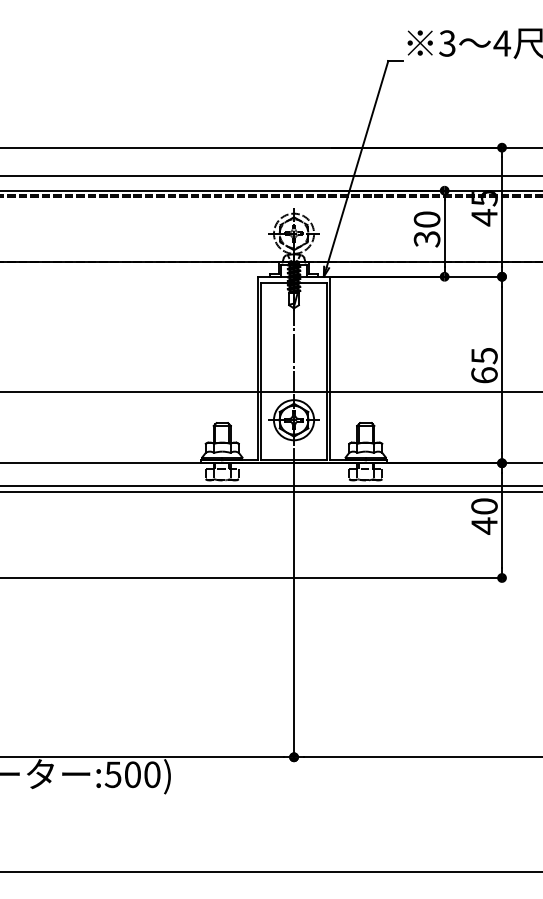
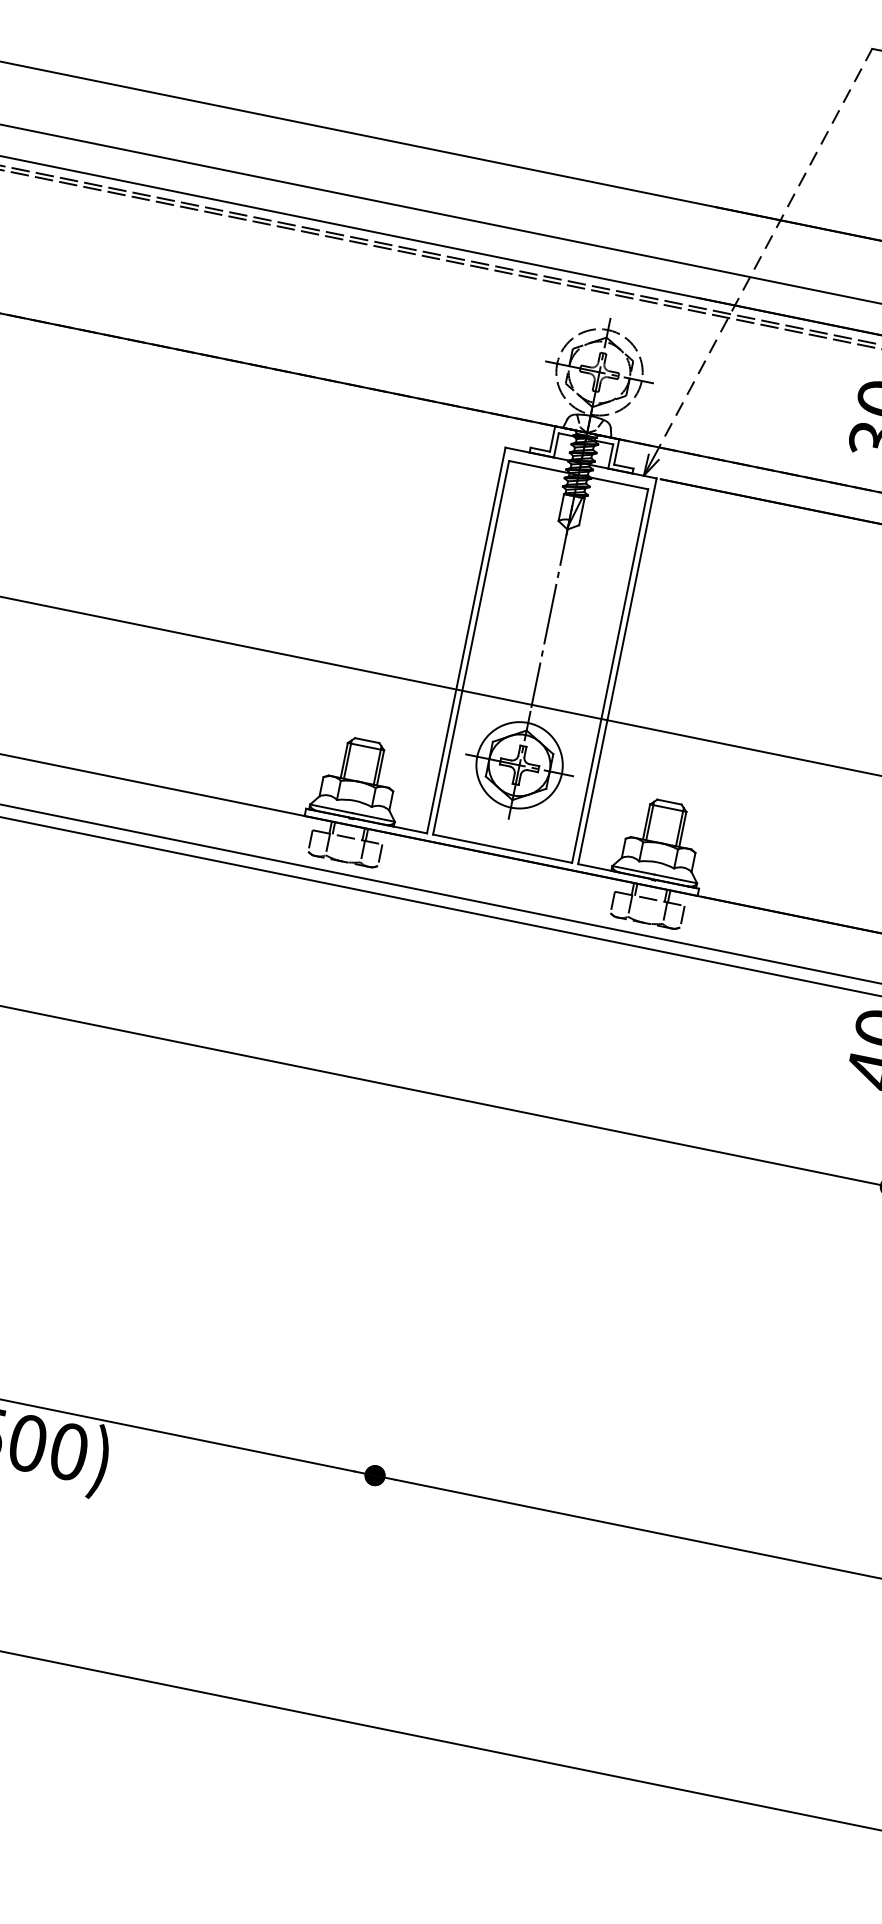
line: (357, 164) -> (762, 253), solid -> dashed
line: (294, 604) -> (441, 1153), removed

